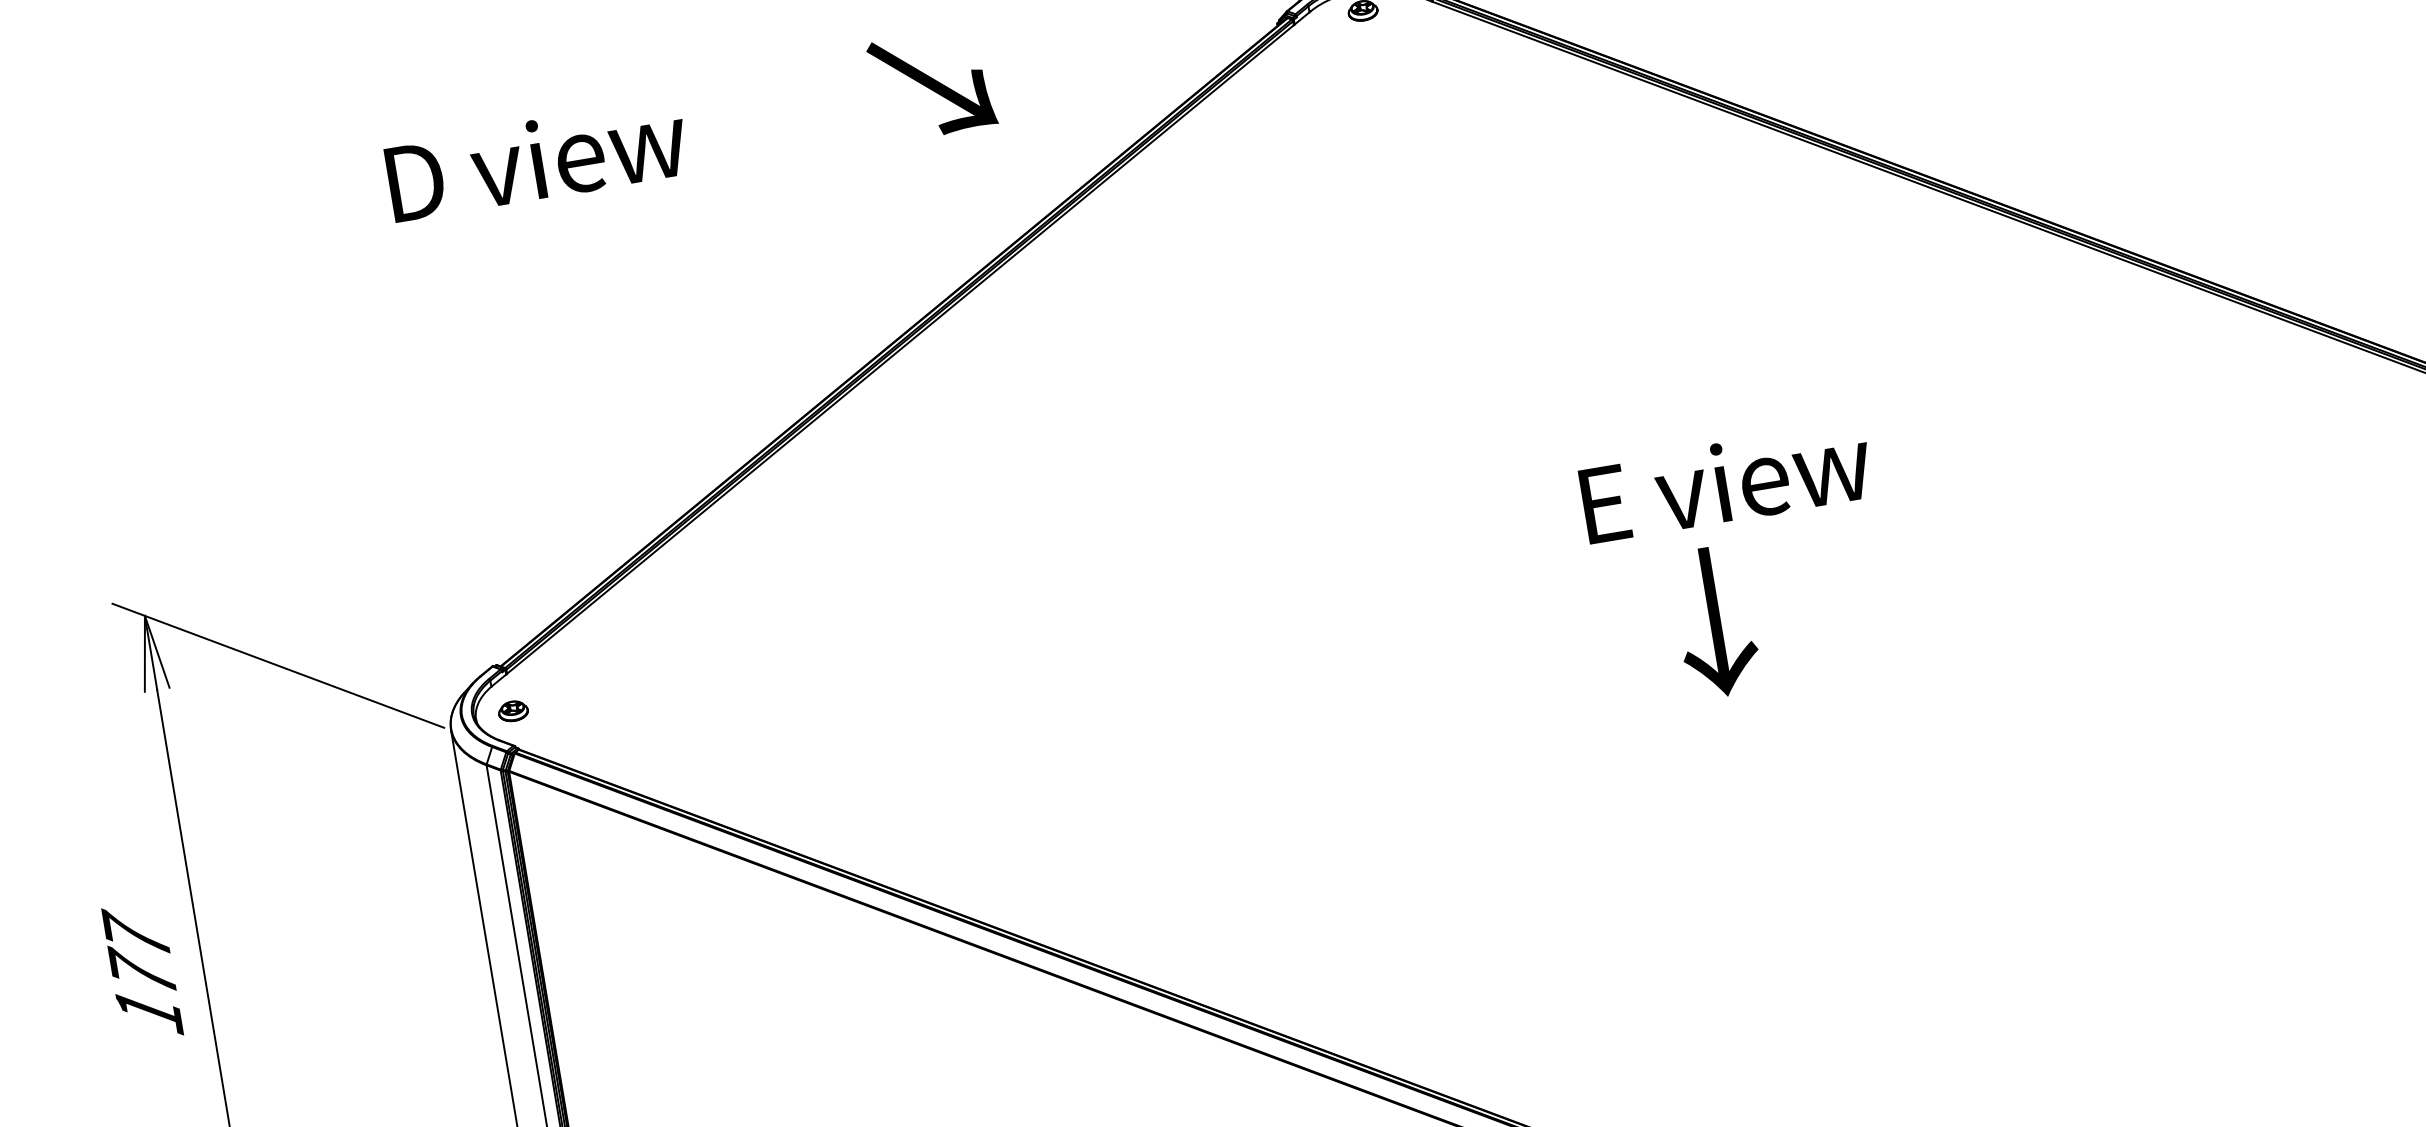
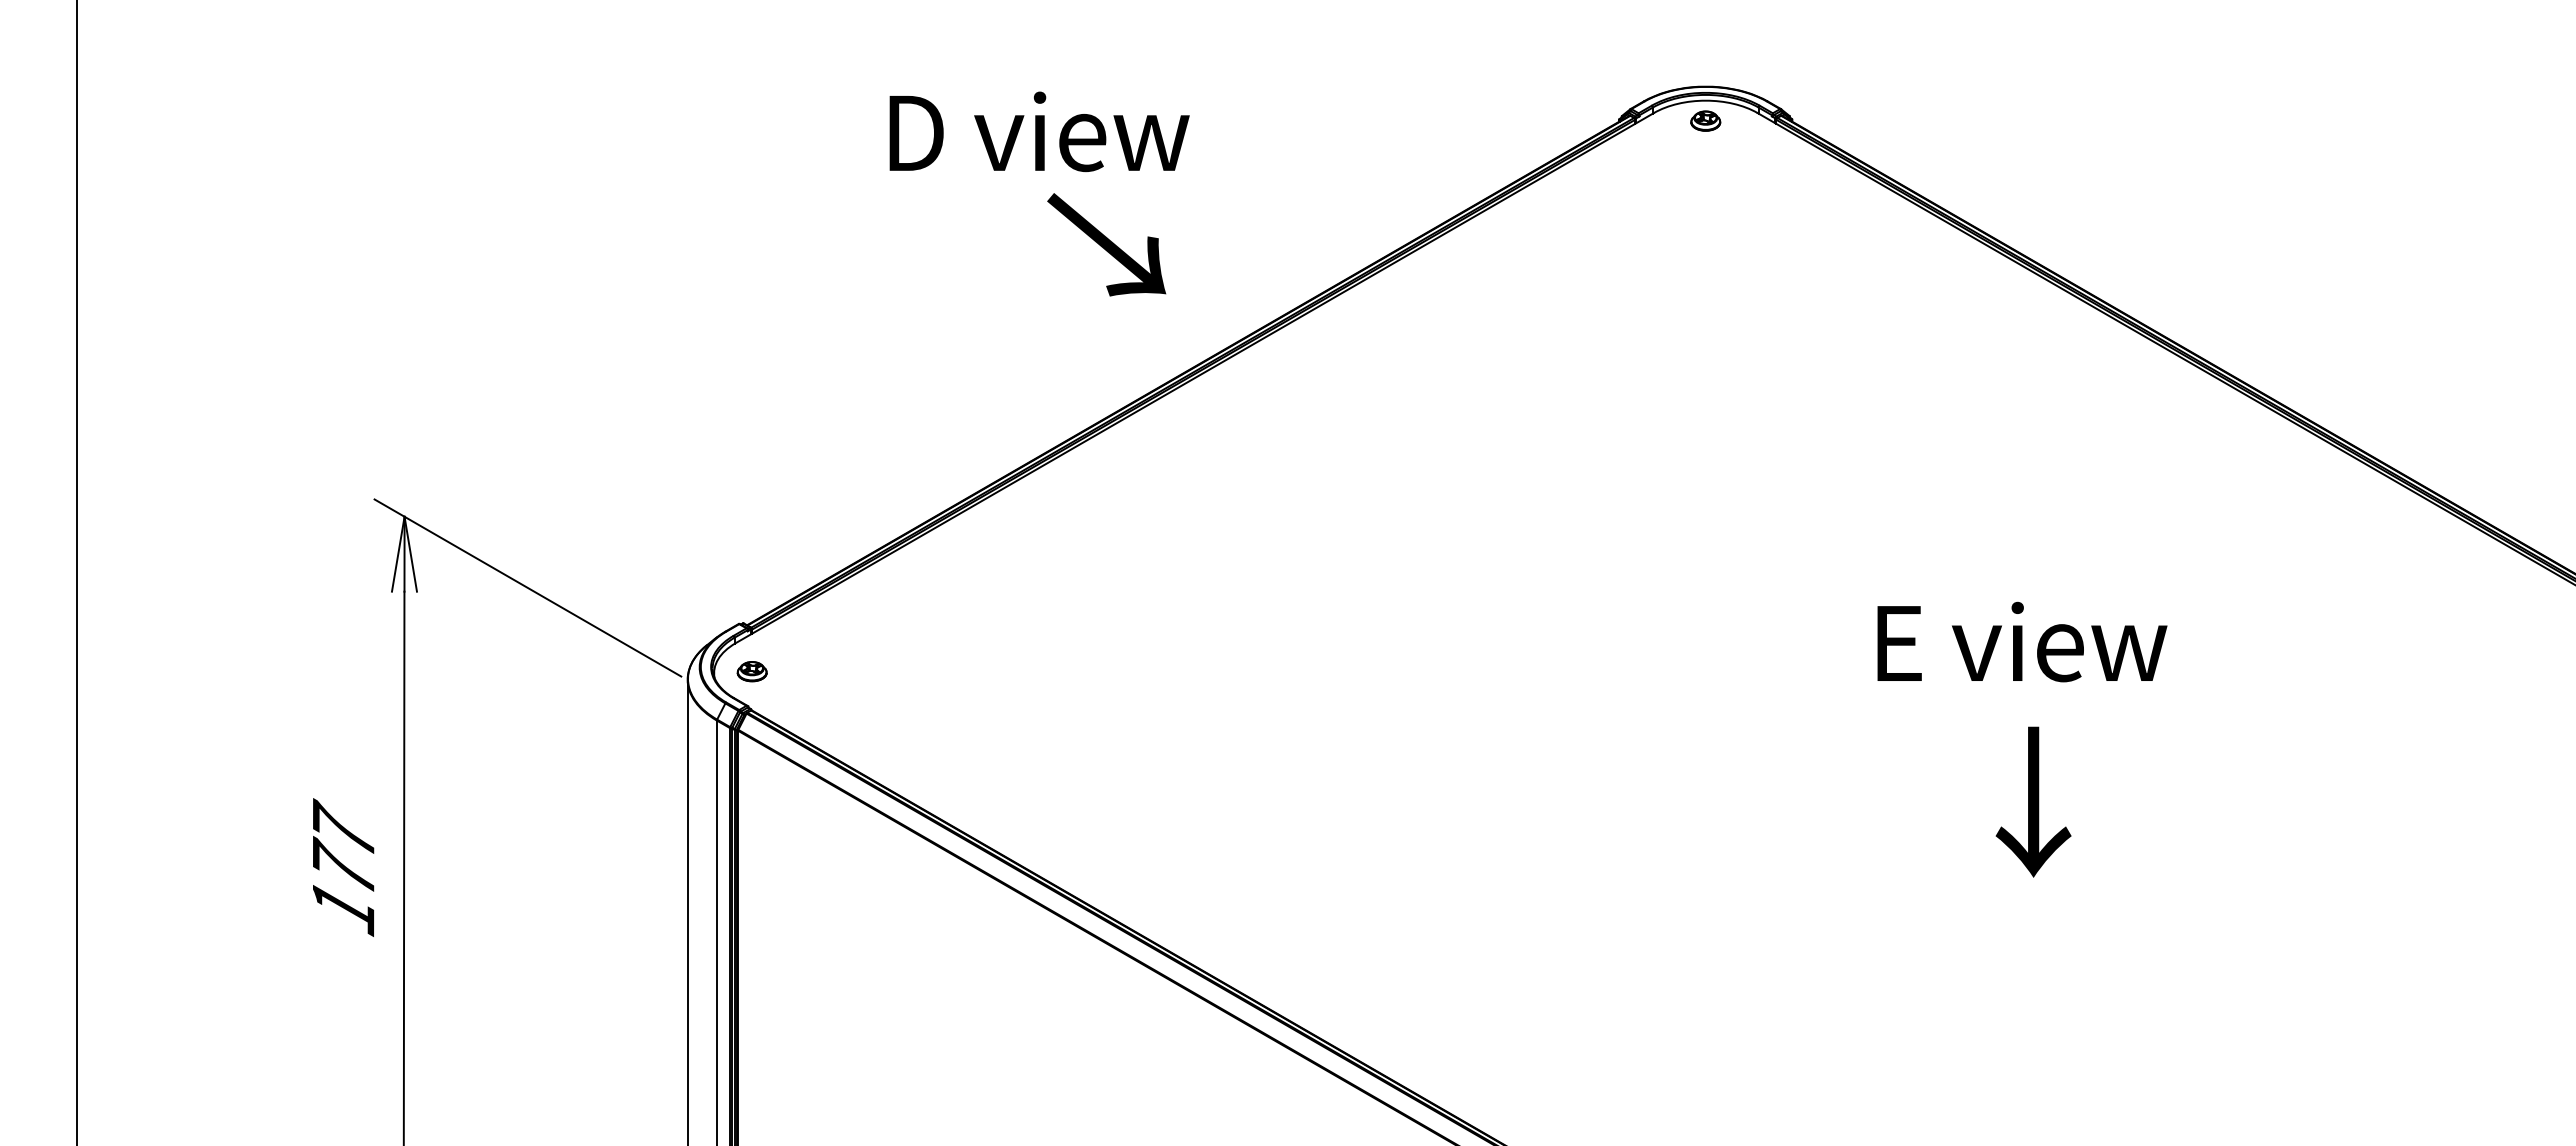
text: (931, 84) -> (1106, 244), moved
text: (536, 159) -> (1039, 131), moved
text: (1726, 481) -> (2022, 641), moved
text: (1715, 621) -> (2033, 801), moved

